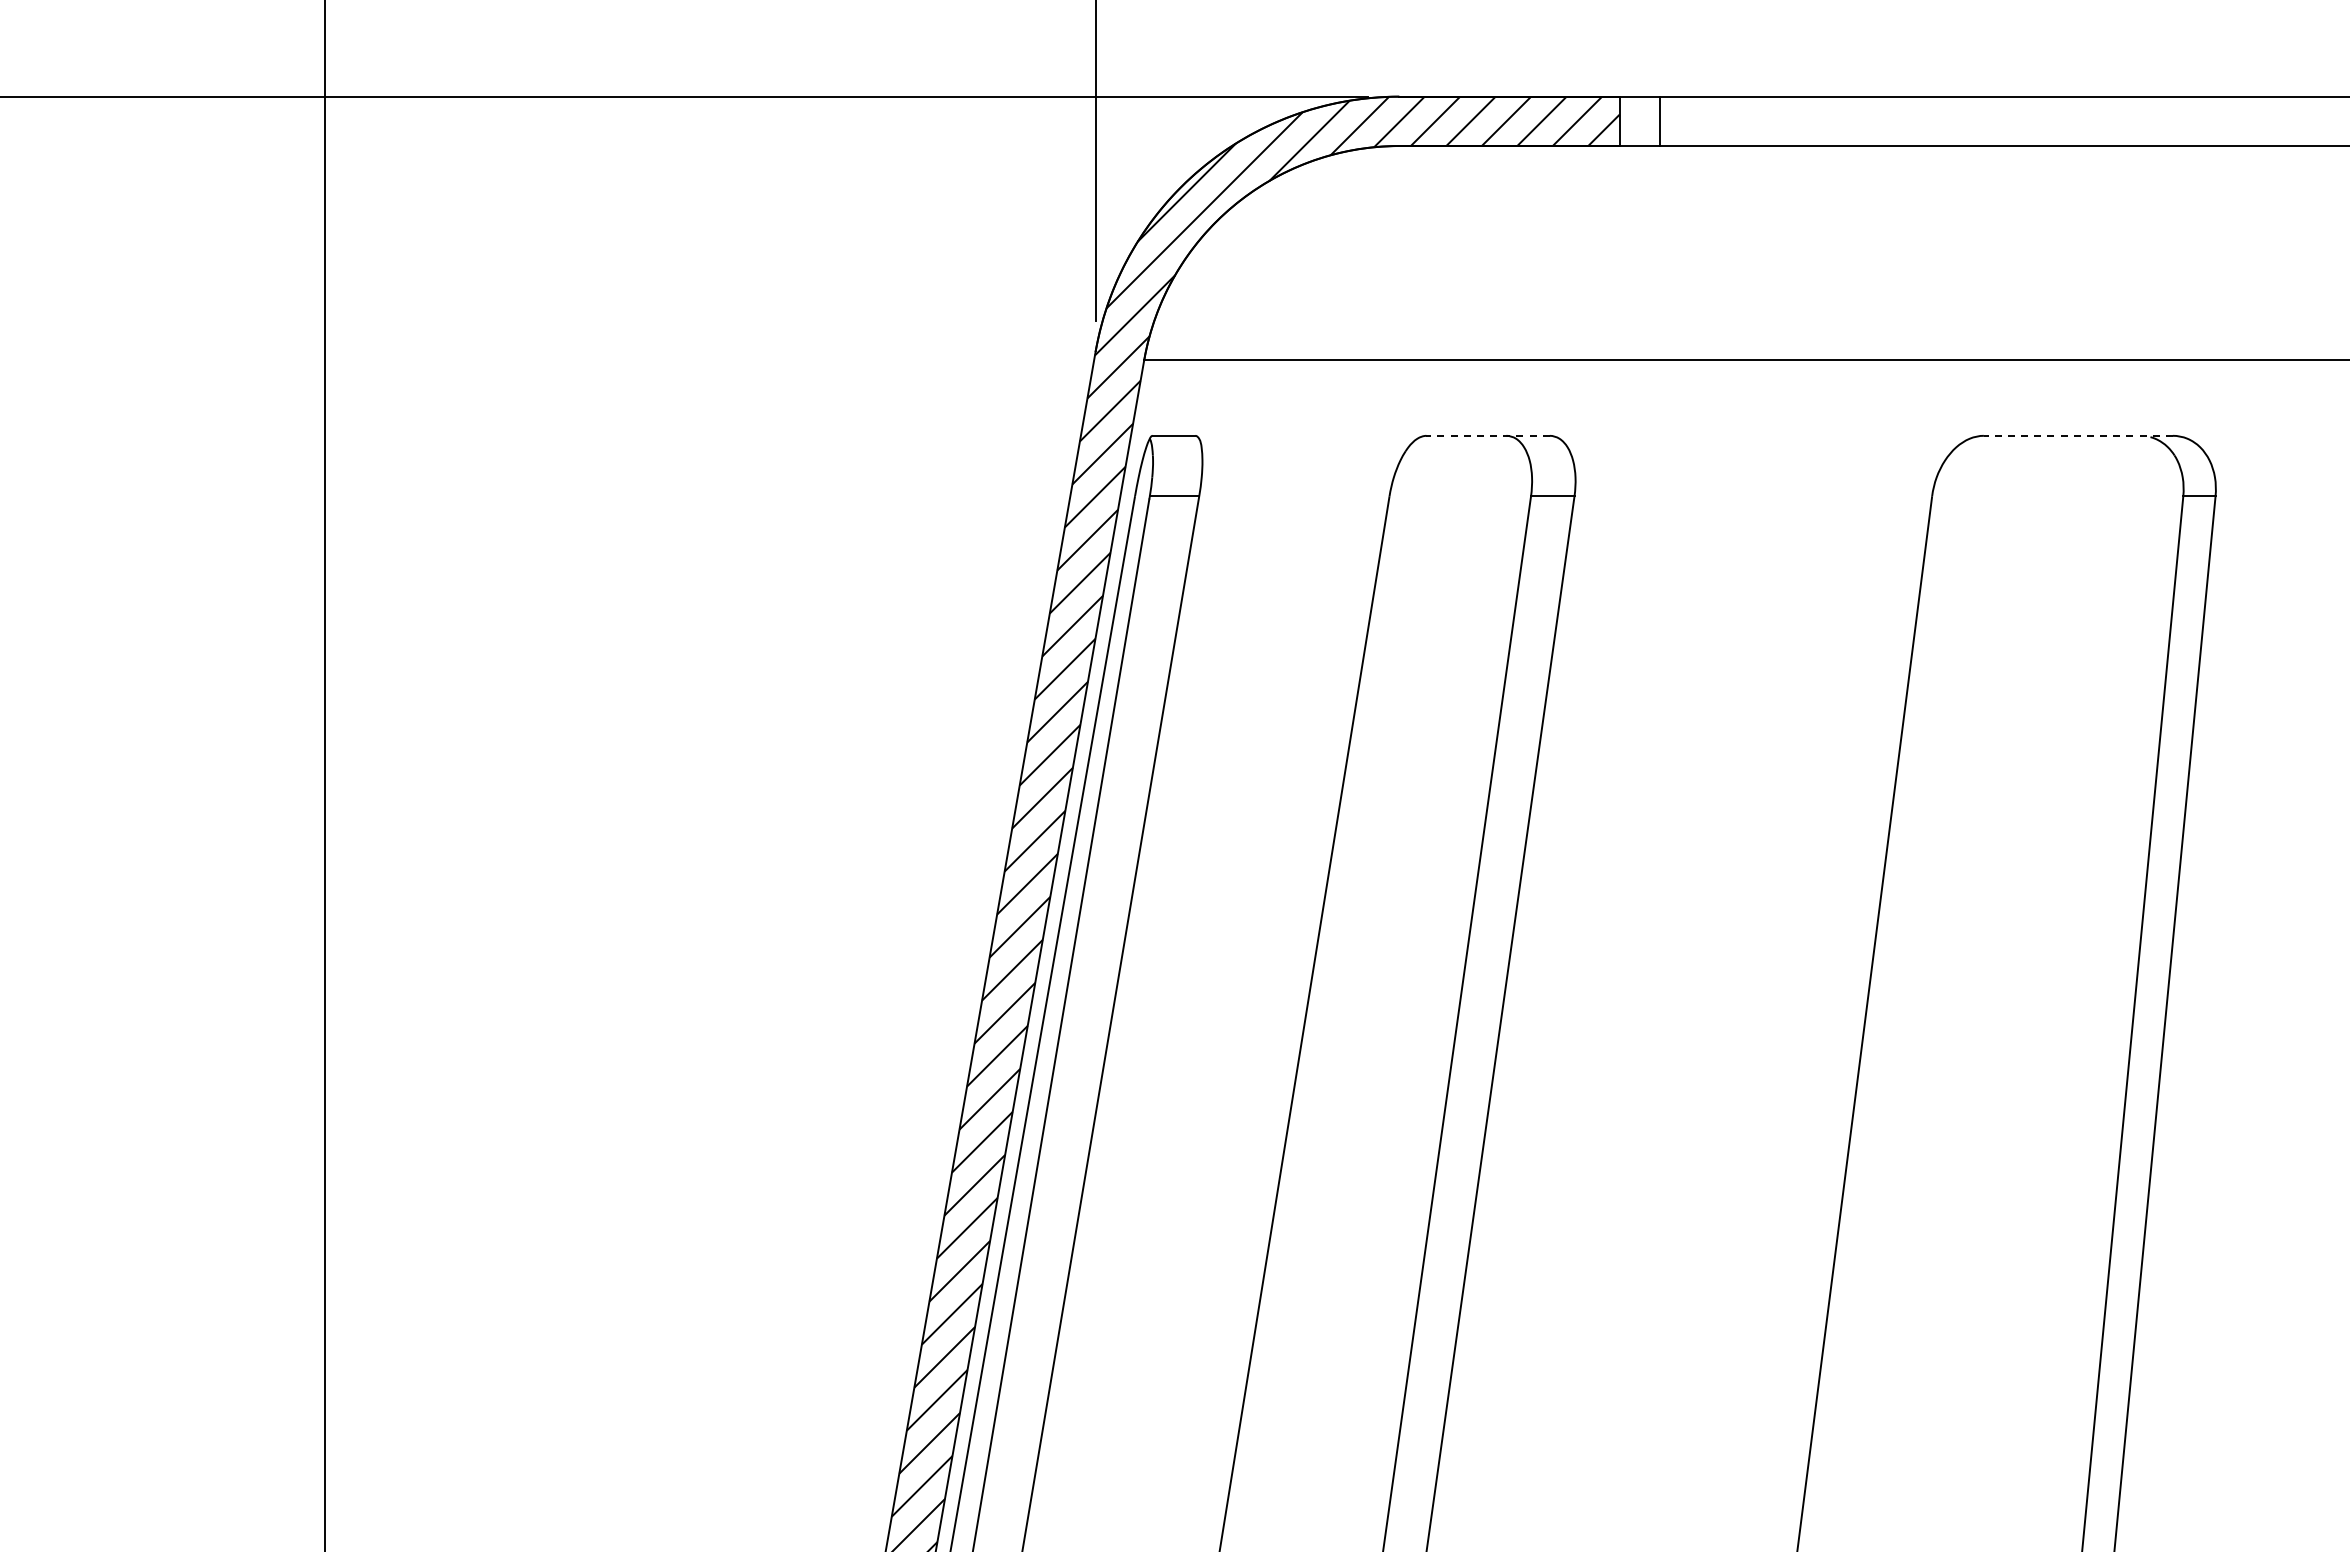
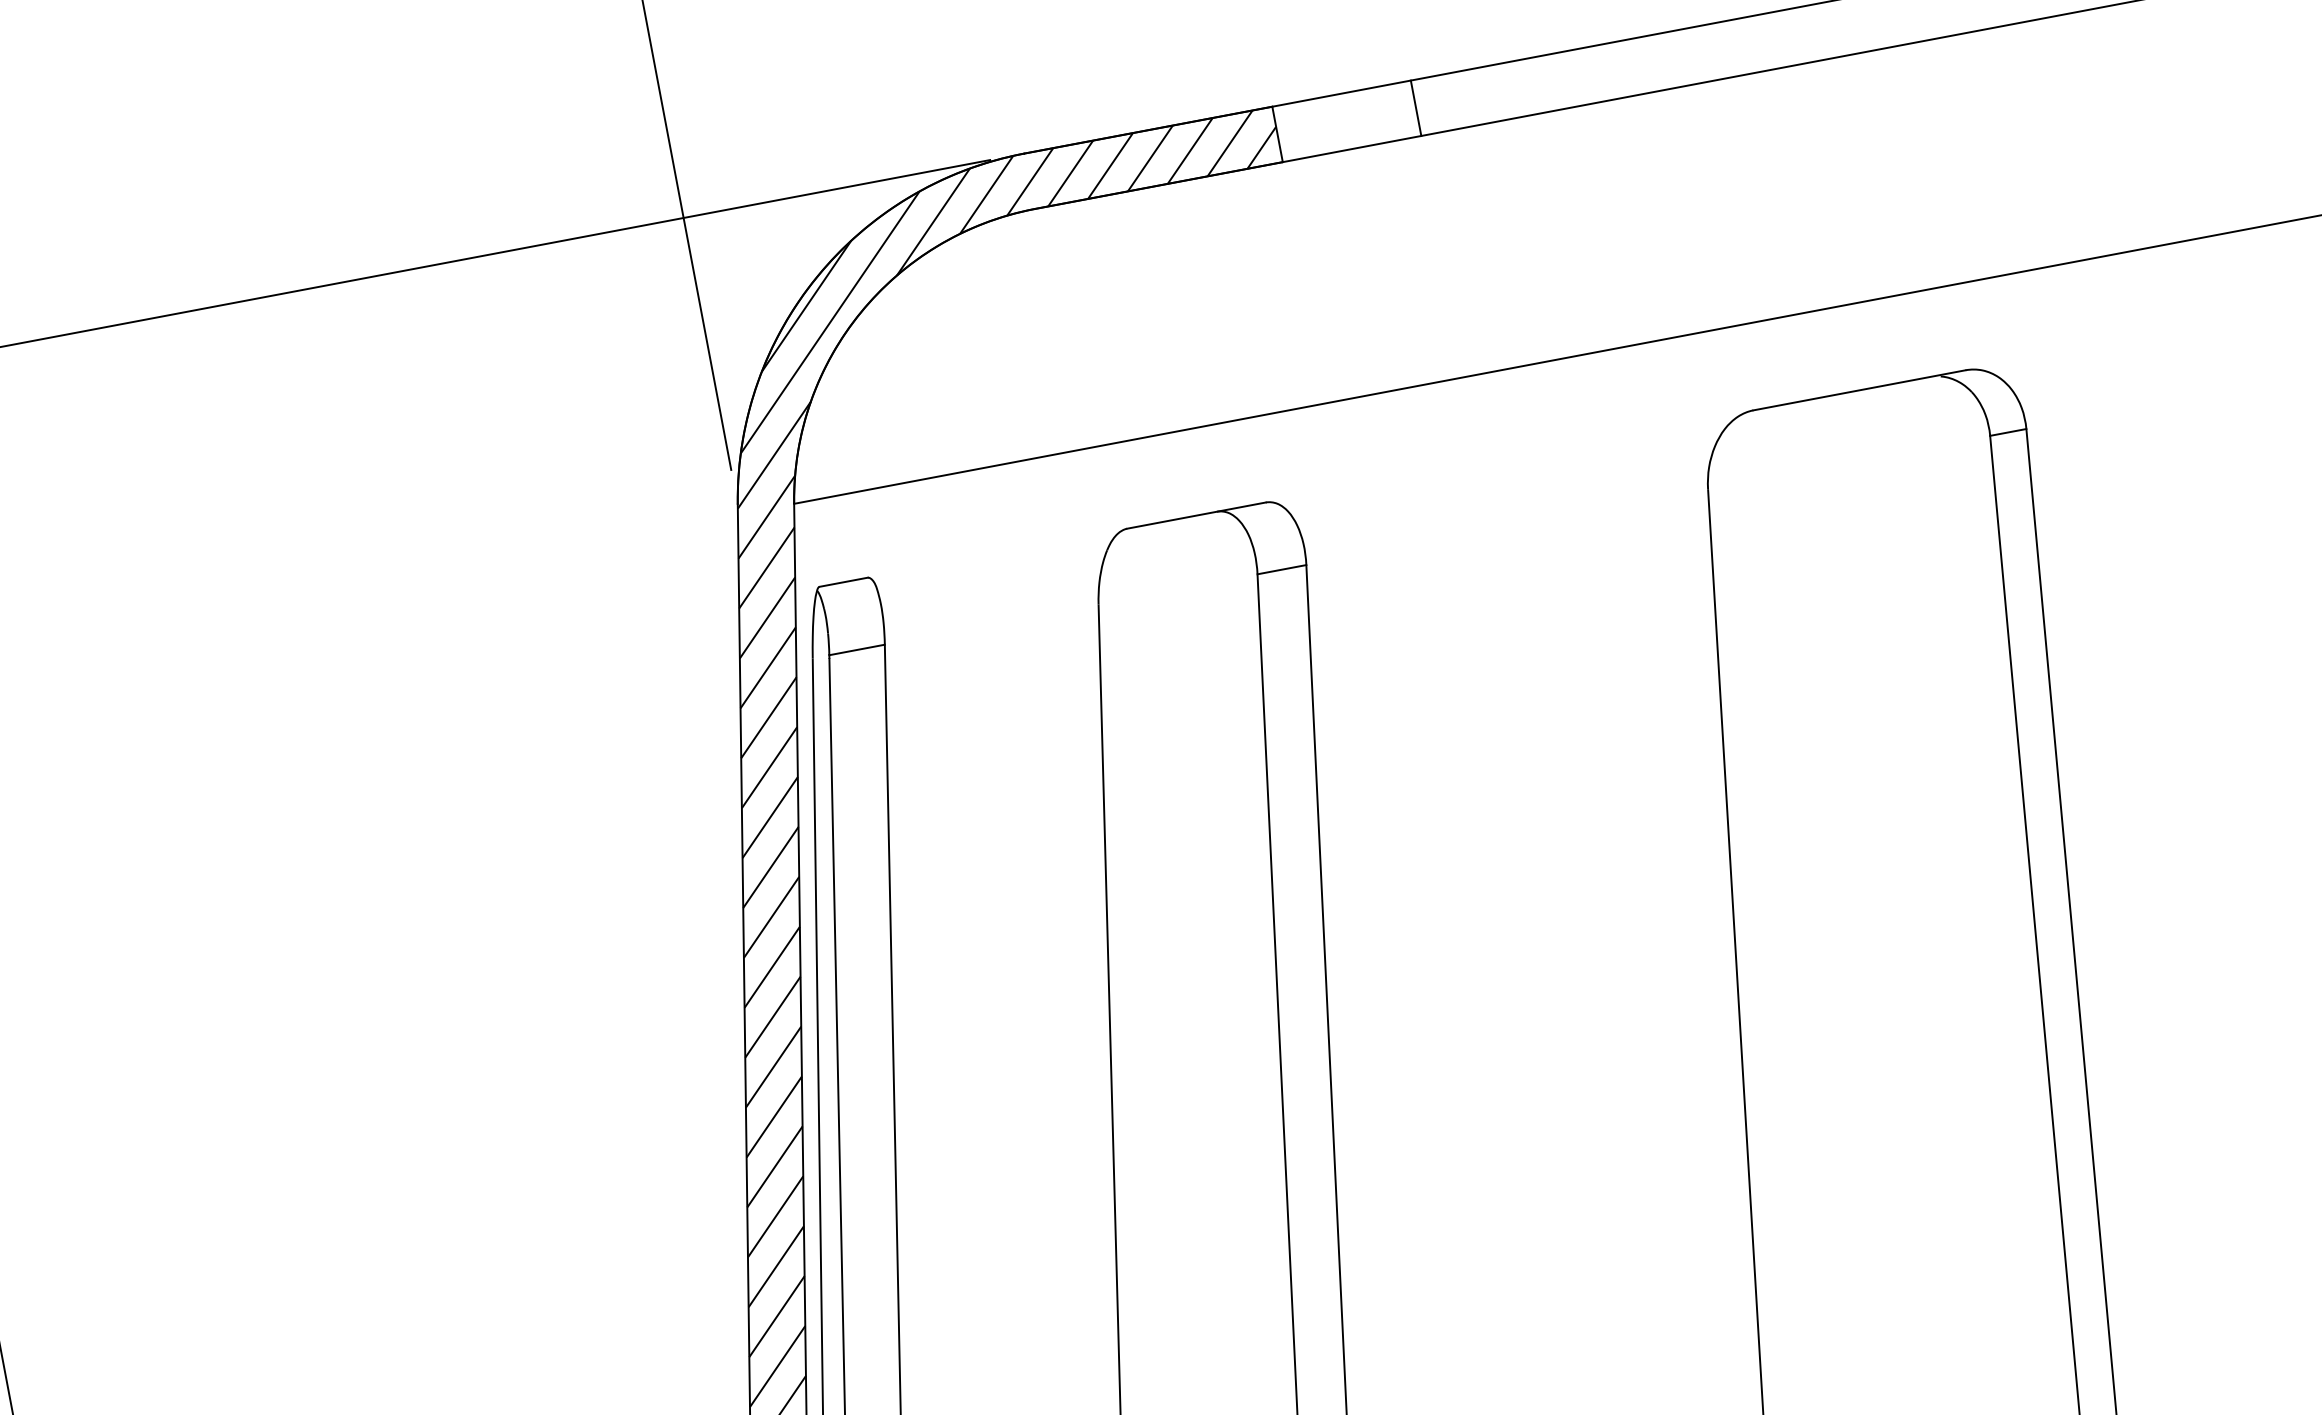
line: (1660, 121) -> (1416, 108), moved
line: (1488, 435) -> (1196, 515), dashed -> solid
line: (2077, 435) -> (1858, 390), dashed -> solid

